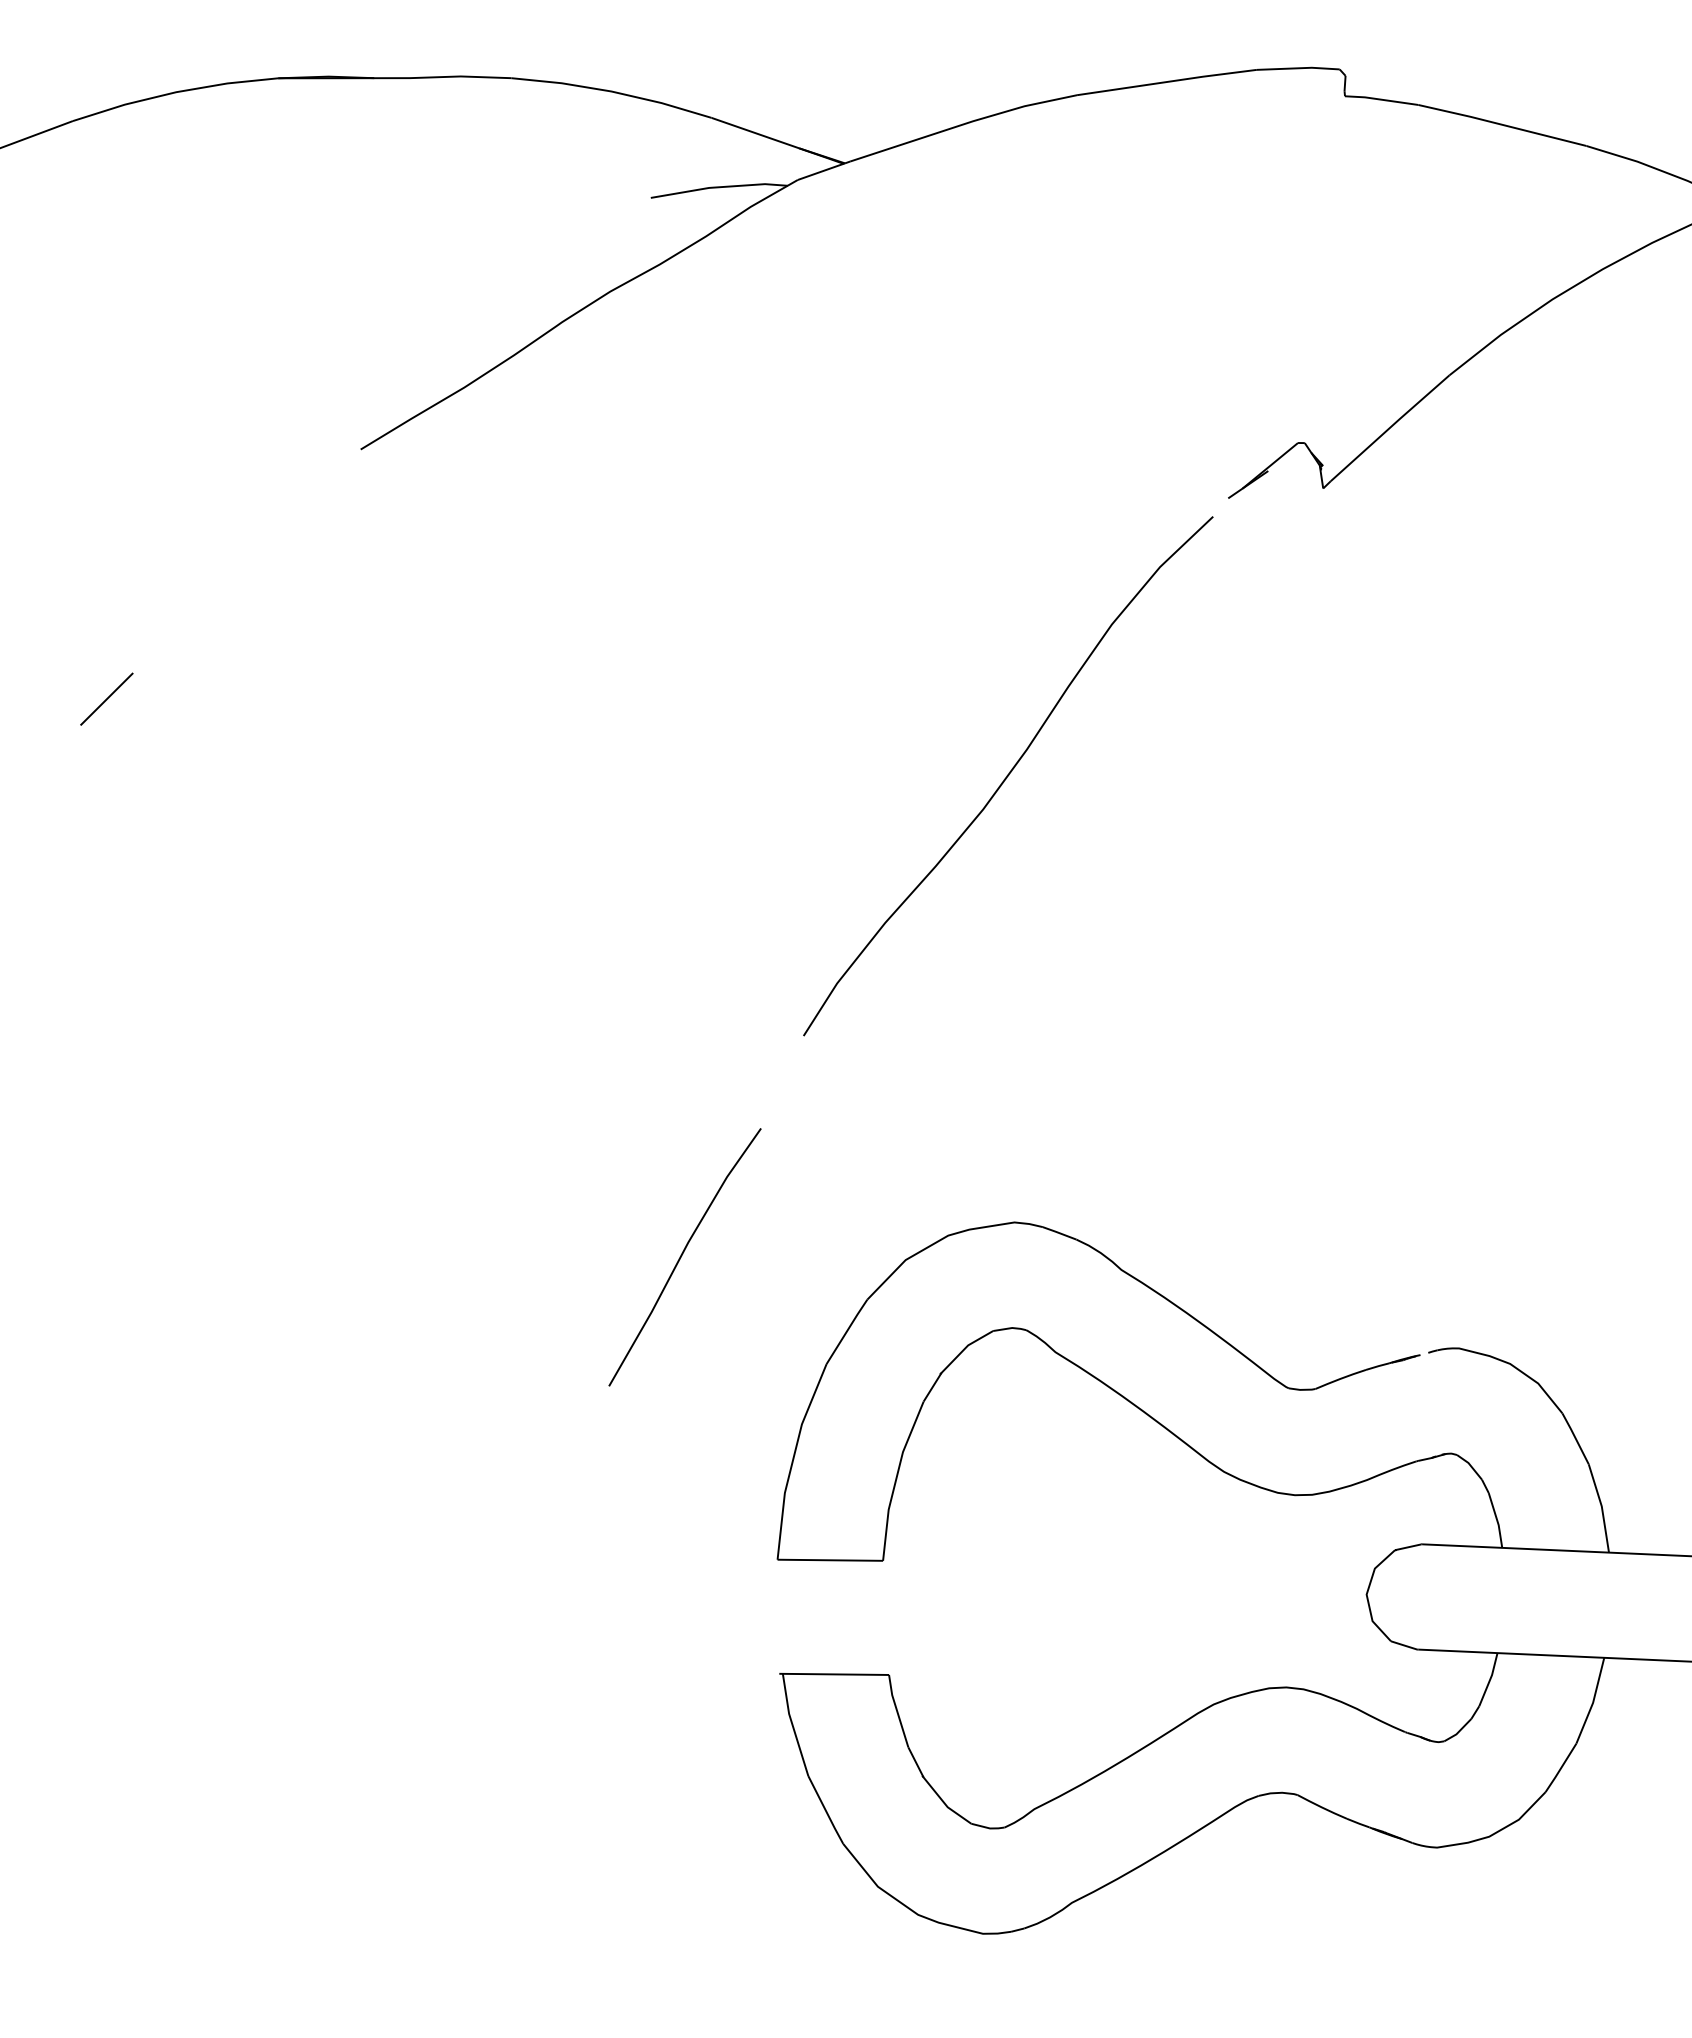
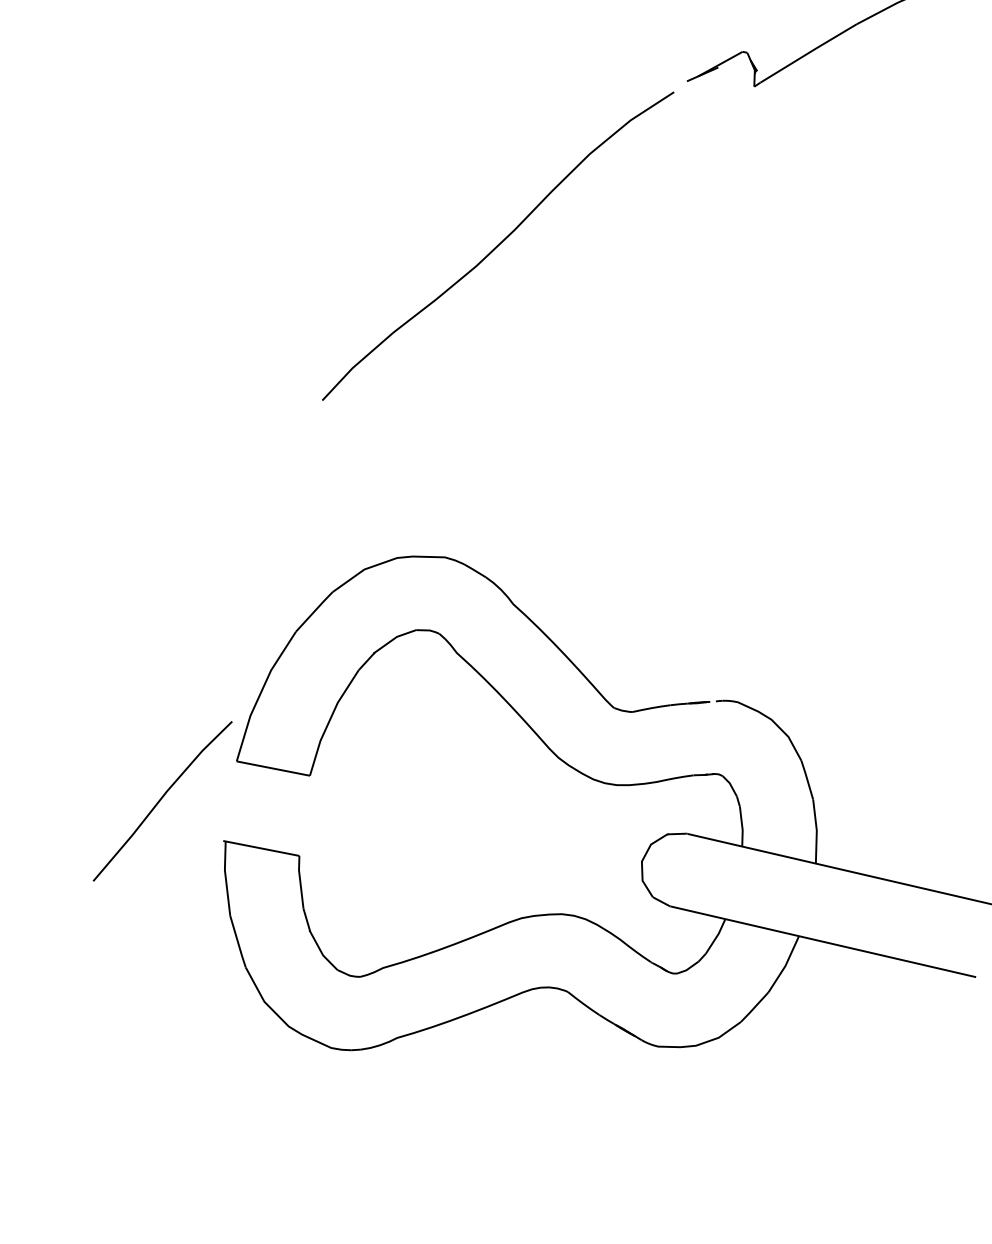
curve: (682, 1255) -> (161, 799), moved

